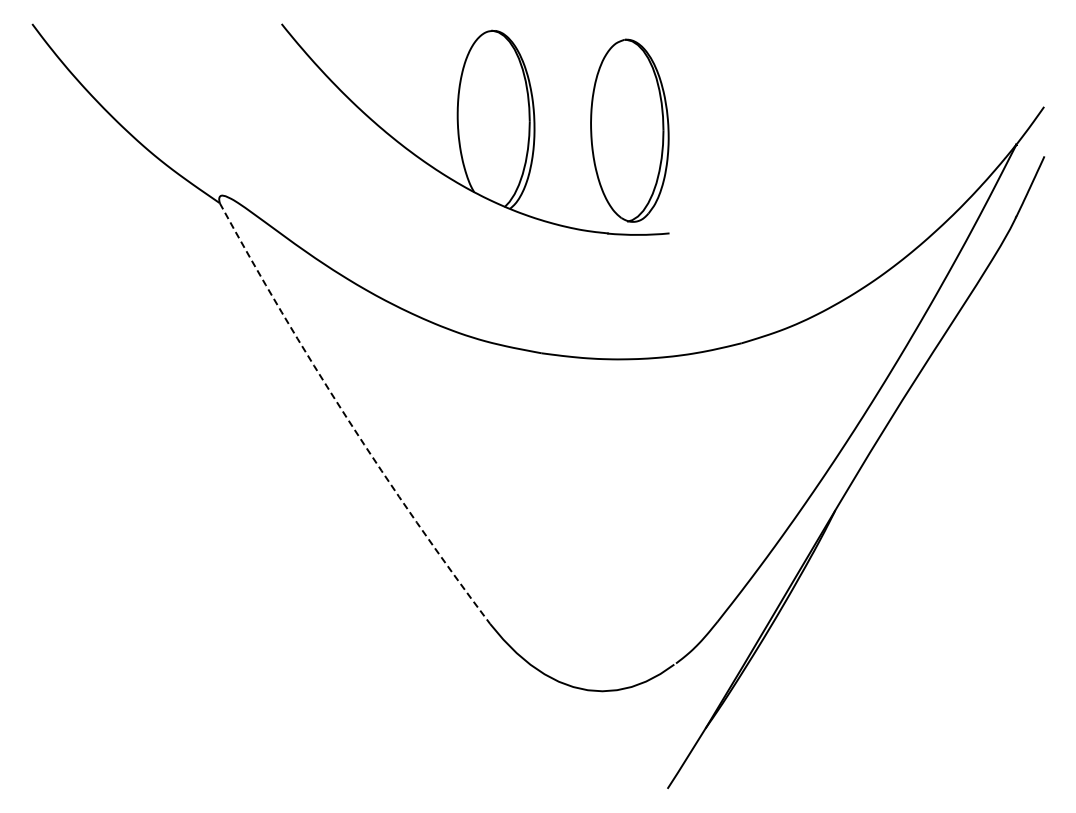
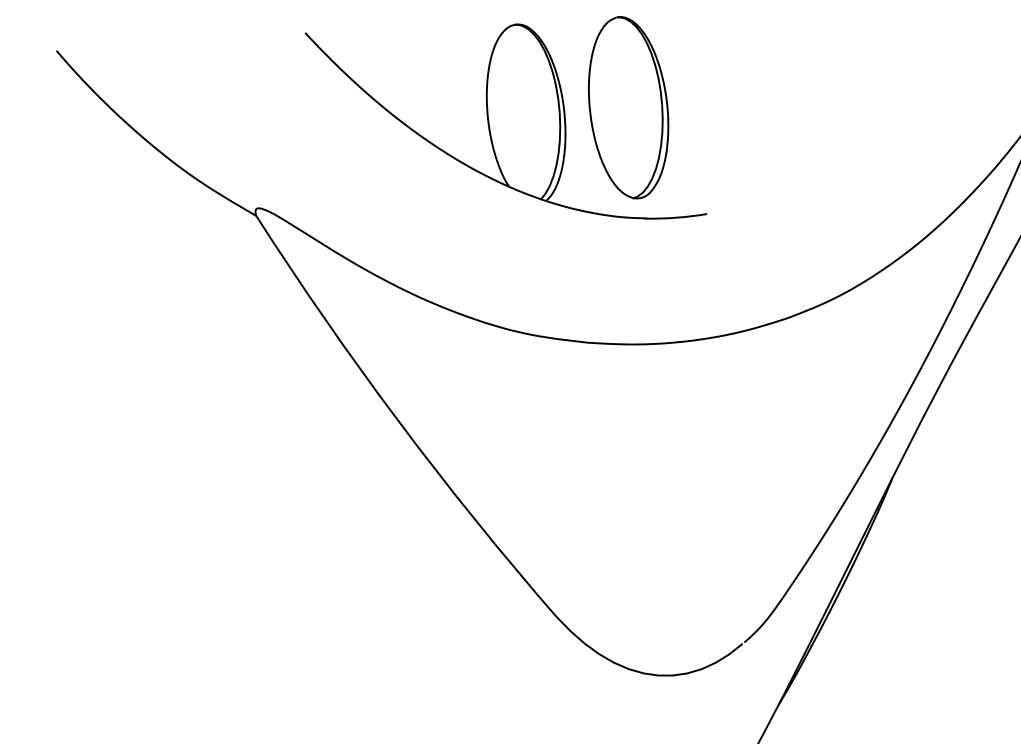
part: (629, 130) -> (628, 107), moved
arc: (347, 418) -> (399, 421), dashed -> solid

